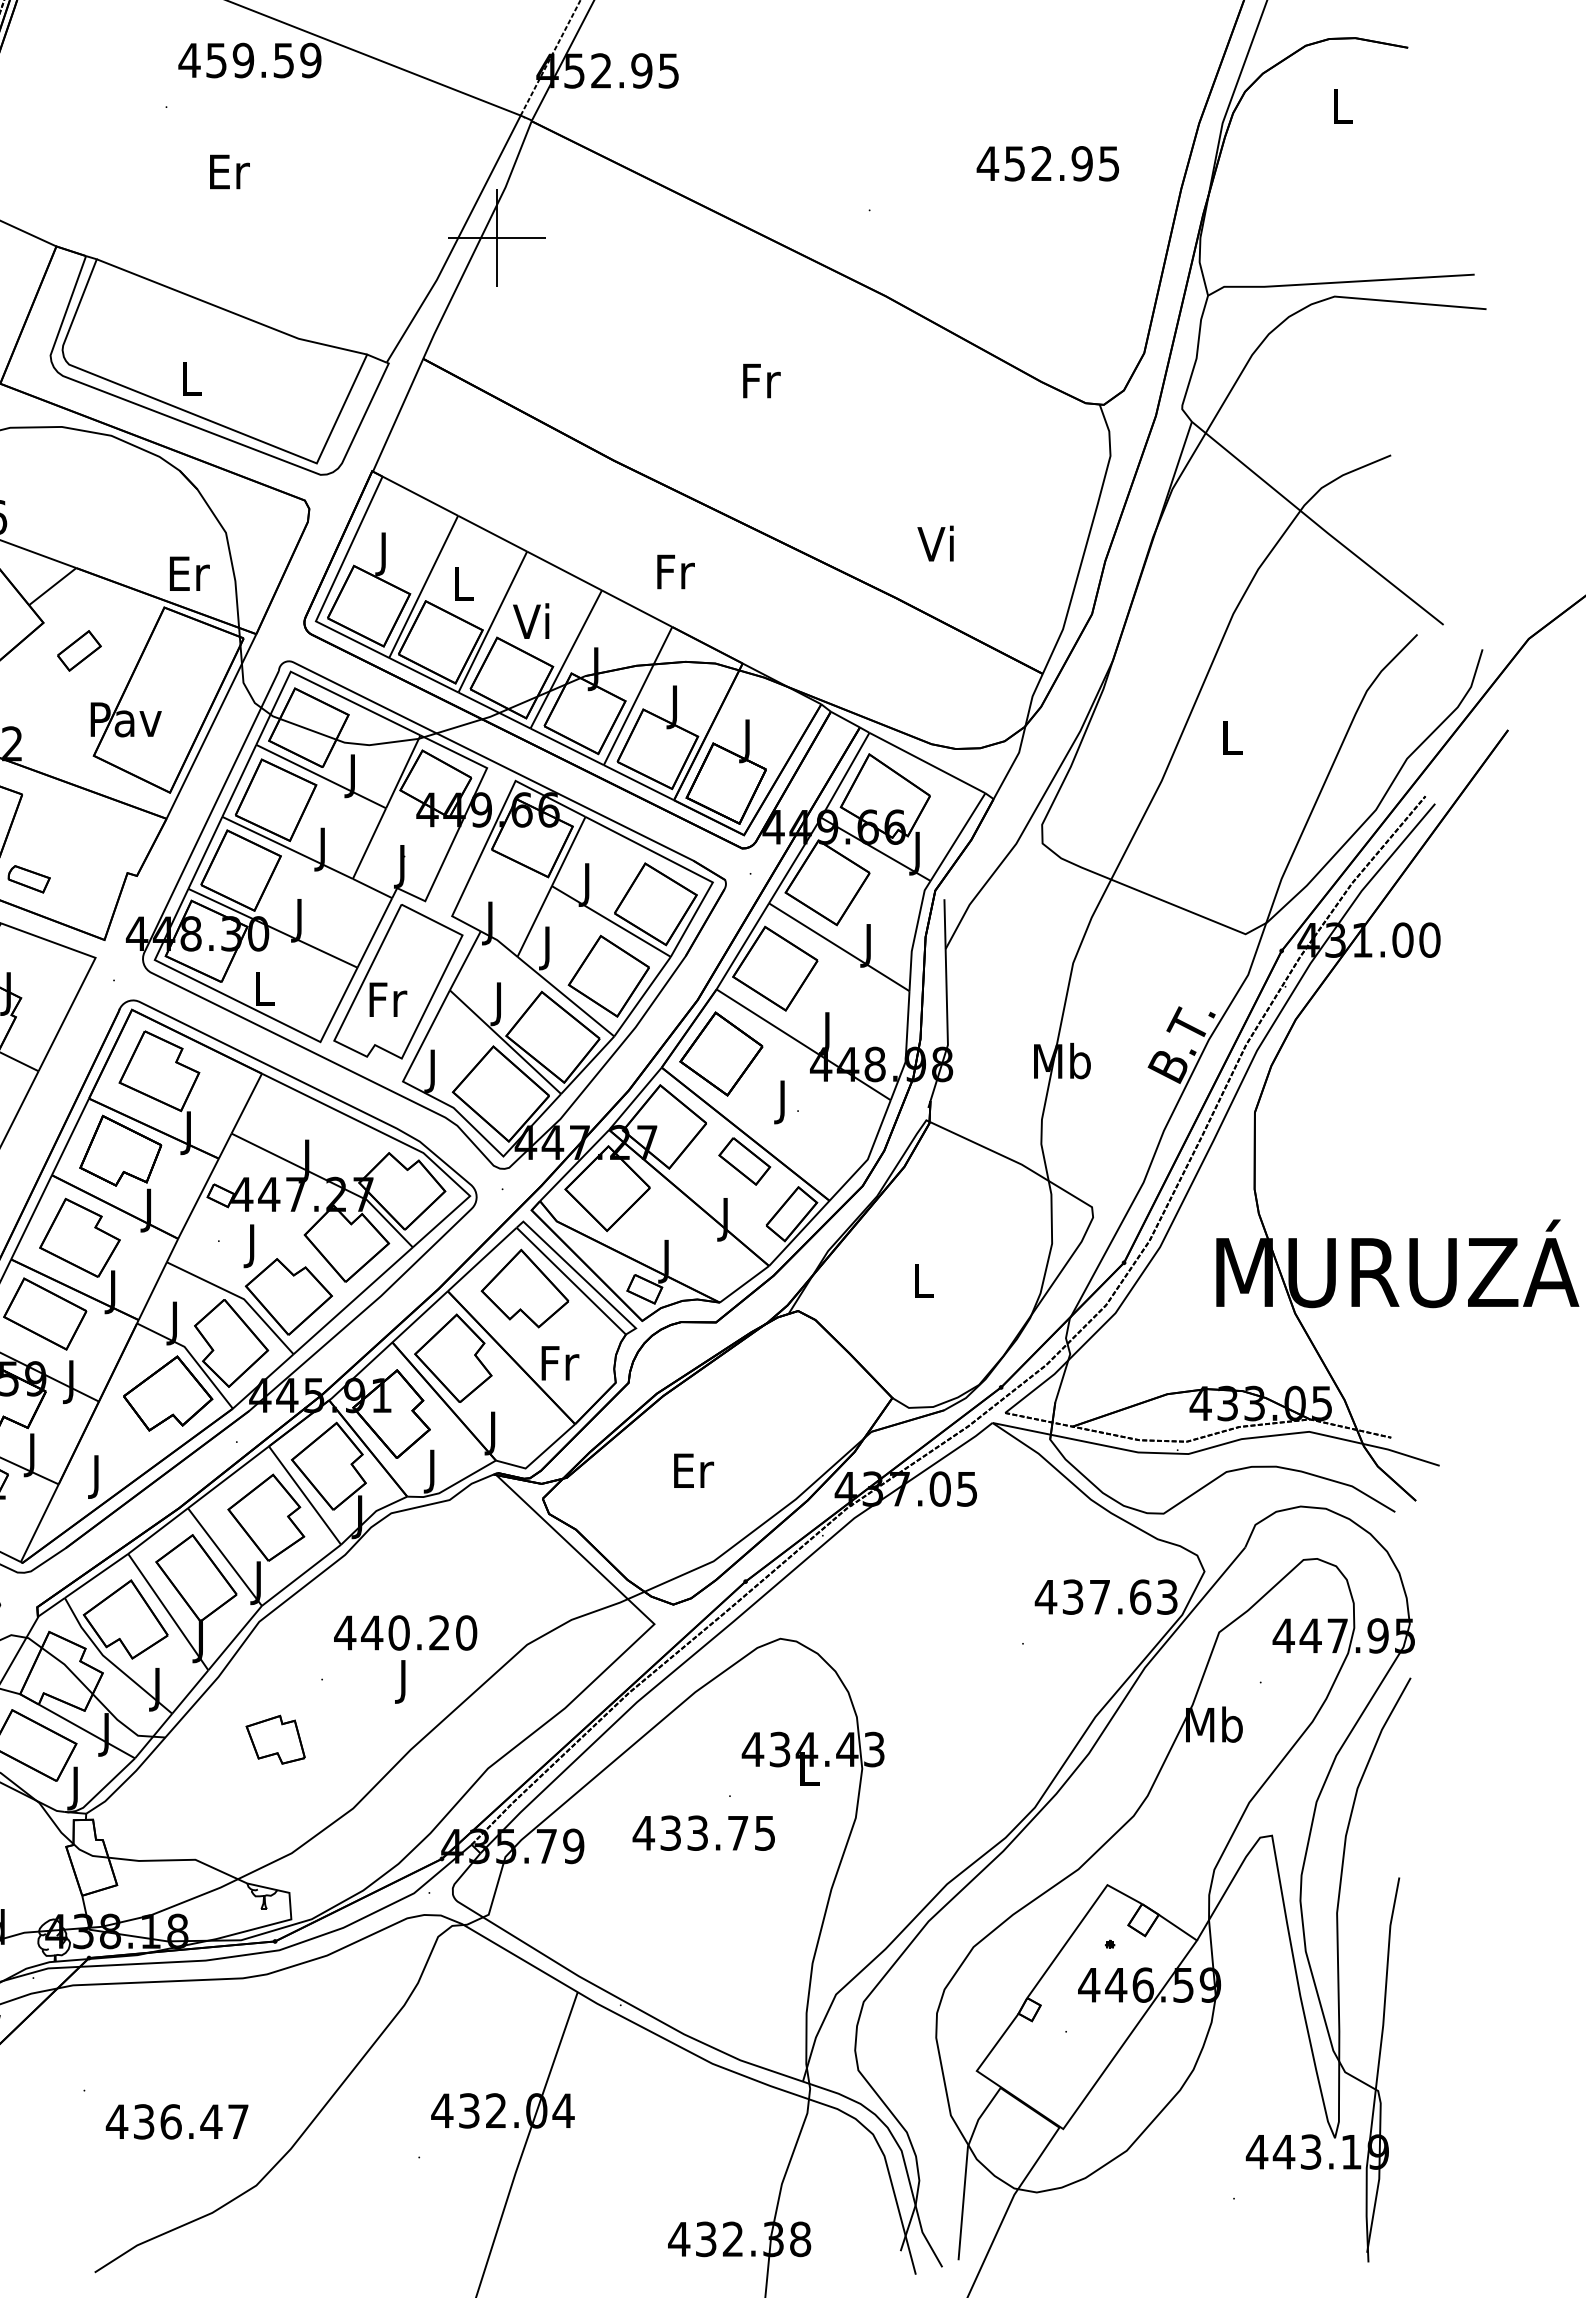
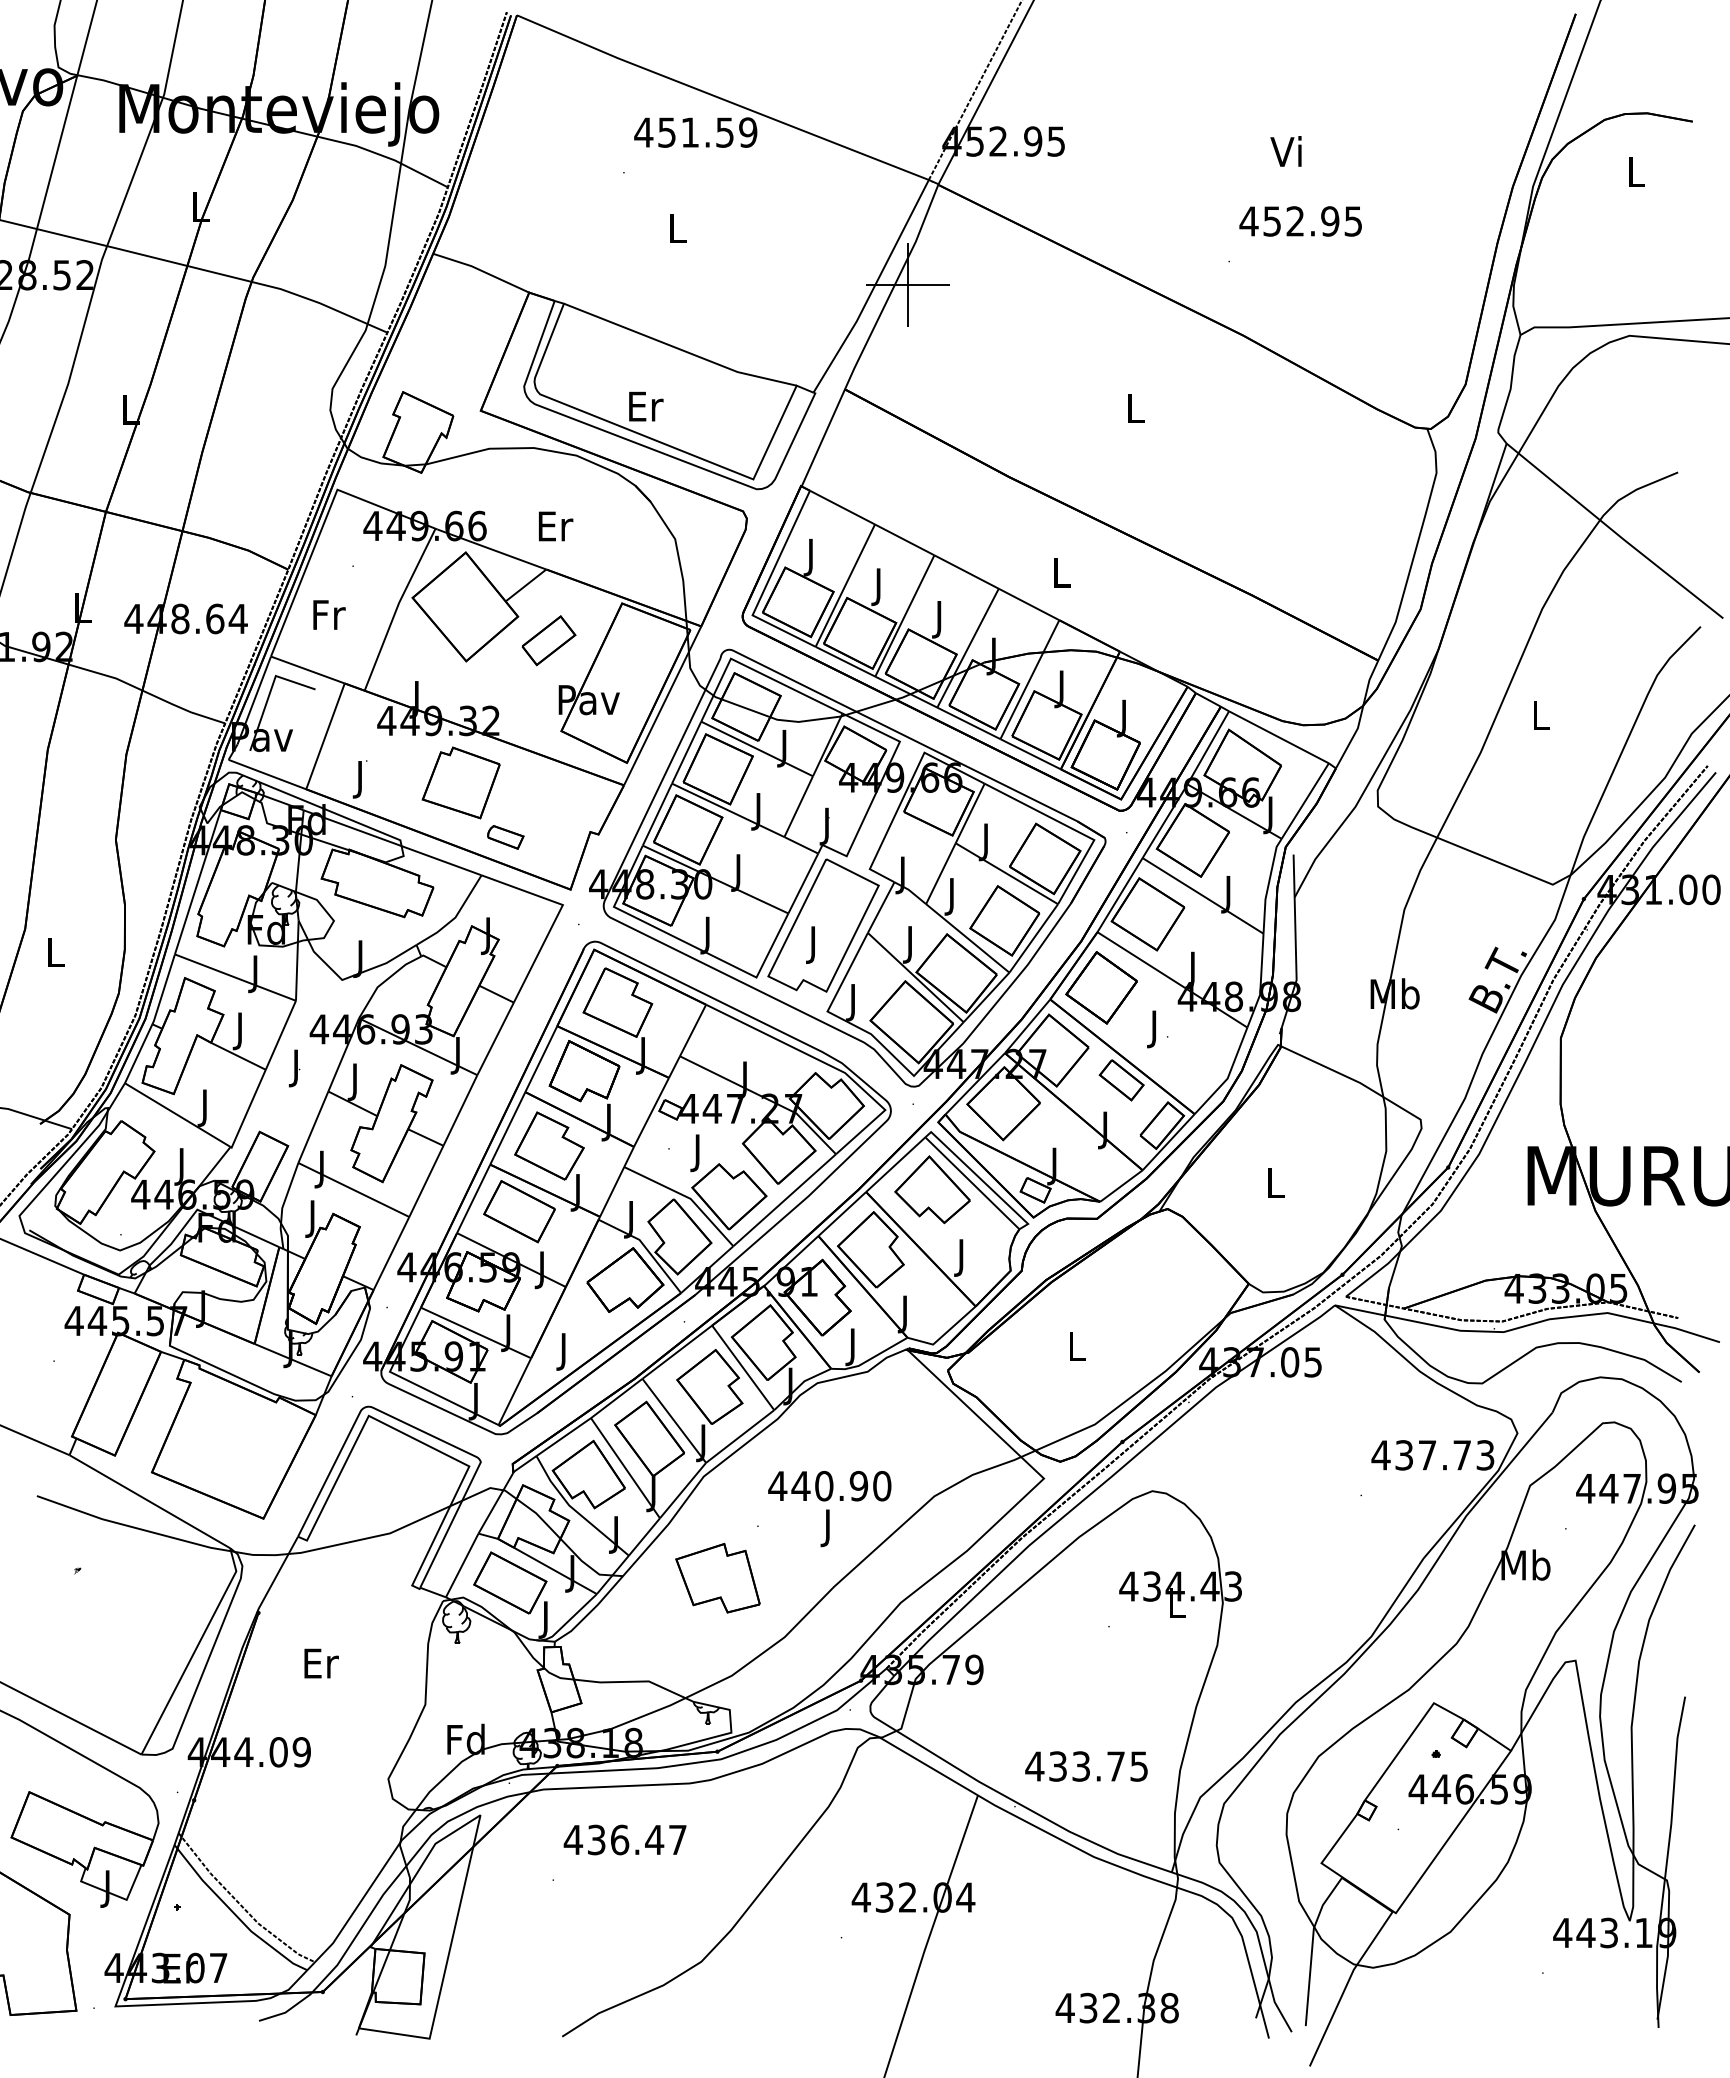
text: (243, 60) -> (690, 132), 459.59 -> 451.59
text: (1047, 163) -> (1300, 221), moved
text: (229, 171) -> (678, 228), Er -> L
text: (192, 378) -> (646, 406), L -> Er
text: (761, 381) -> (1136, 408), Fr -> L
text: (935, 543) -> (1285, 151), moved
text: (675, 571) -> (1062, 572), Fr -> L
text: (190, 573) -> (556, 526), moved
text: (463, 587) -> (879, 586), L -> J
text: (530, 625) -> (937, 618), Vi -> J
part: (78, 650) -> (548, 640), size x1.43
text: (264, 993) -> (708, 935), L -> J
text: (387, 1003) -> (814, 944), Fr -> J
text: (560, 1367) -> (963, 1257), Fr -> J
text: (693, 1470) -> (1077, 1346), Er -> L
text: (1140, 1597) -> (1462, 1455), 437.63 -> 437.73
text: (438, 1633) -> (858, 1486), 440.20 -> 440.90
part: (275, 1739) -> (717, 1577), size x1.67
text: (703, 1833) -> (1086, 1766), moved
text: (176, 2121) -> (624, 1839), moved

